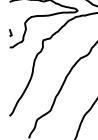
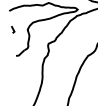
line: (10, 32) -> (12, 29), moved

